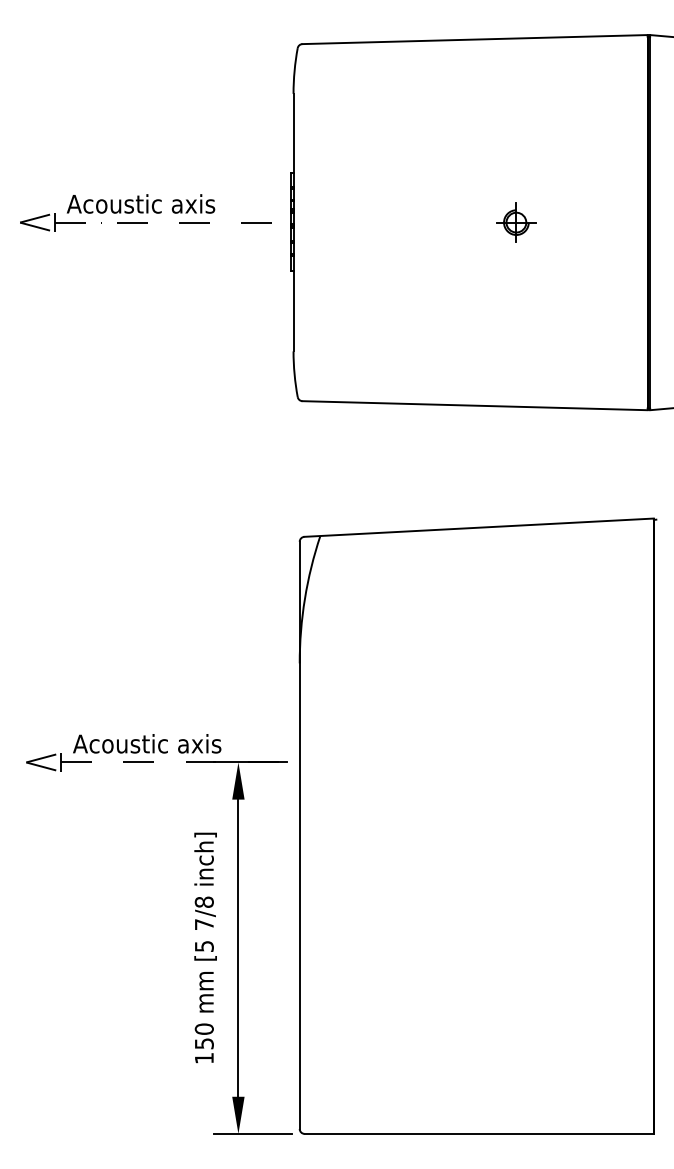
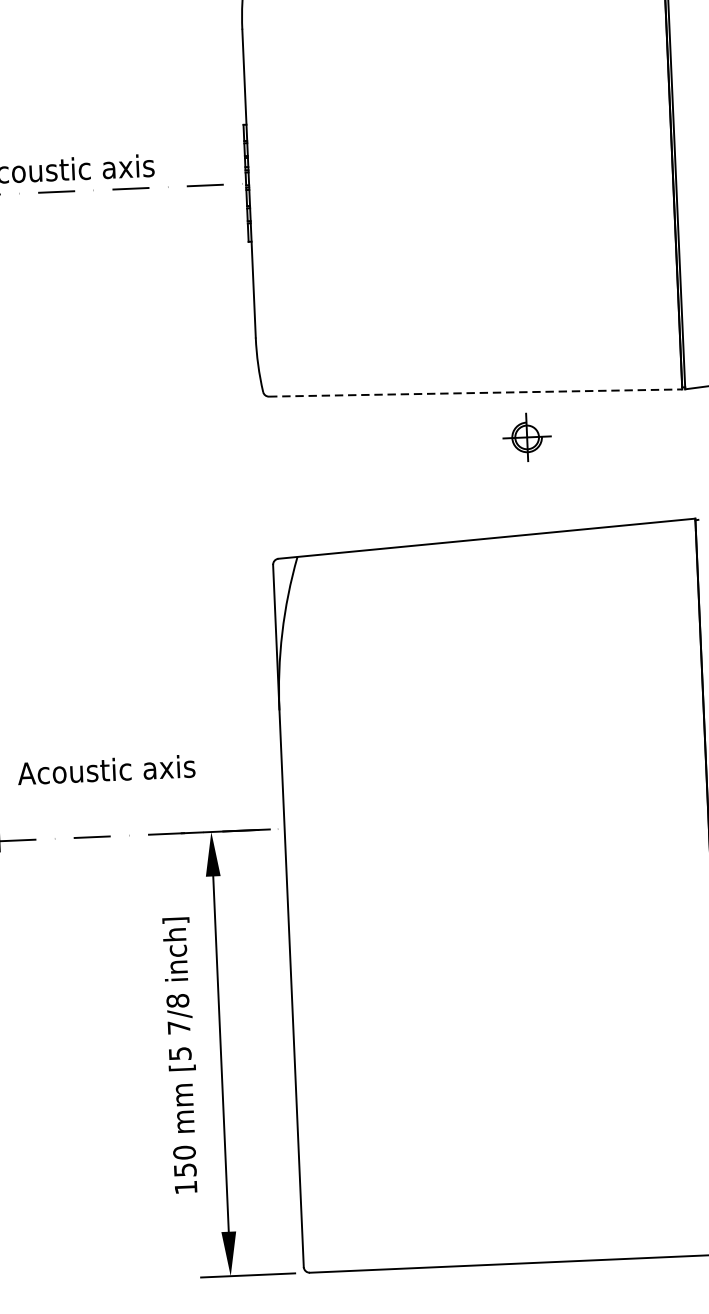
part: (516, 222) -> (527, 437), moved
line: (475, 405) -> (476, 392), solid -> dashed
text: (147, 743) -> (106, 769), moved

